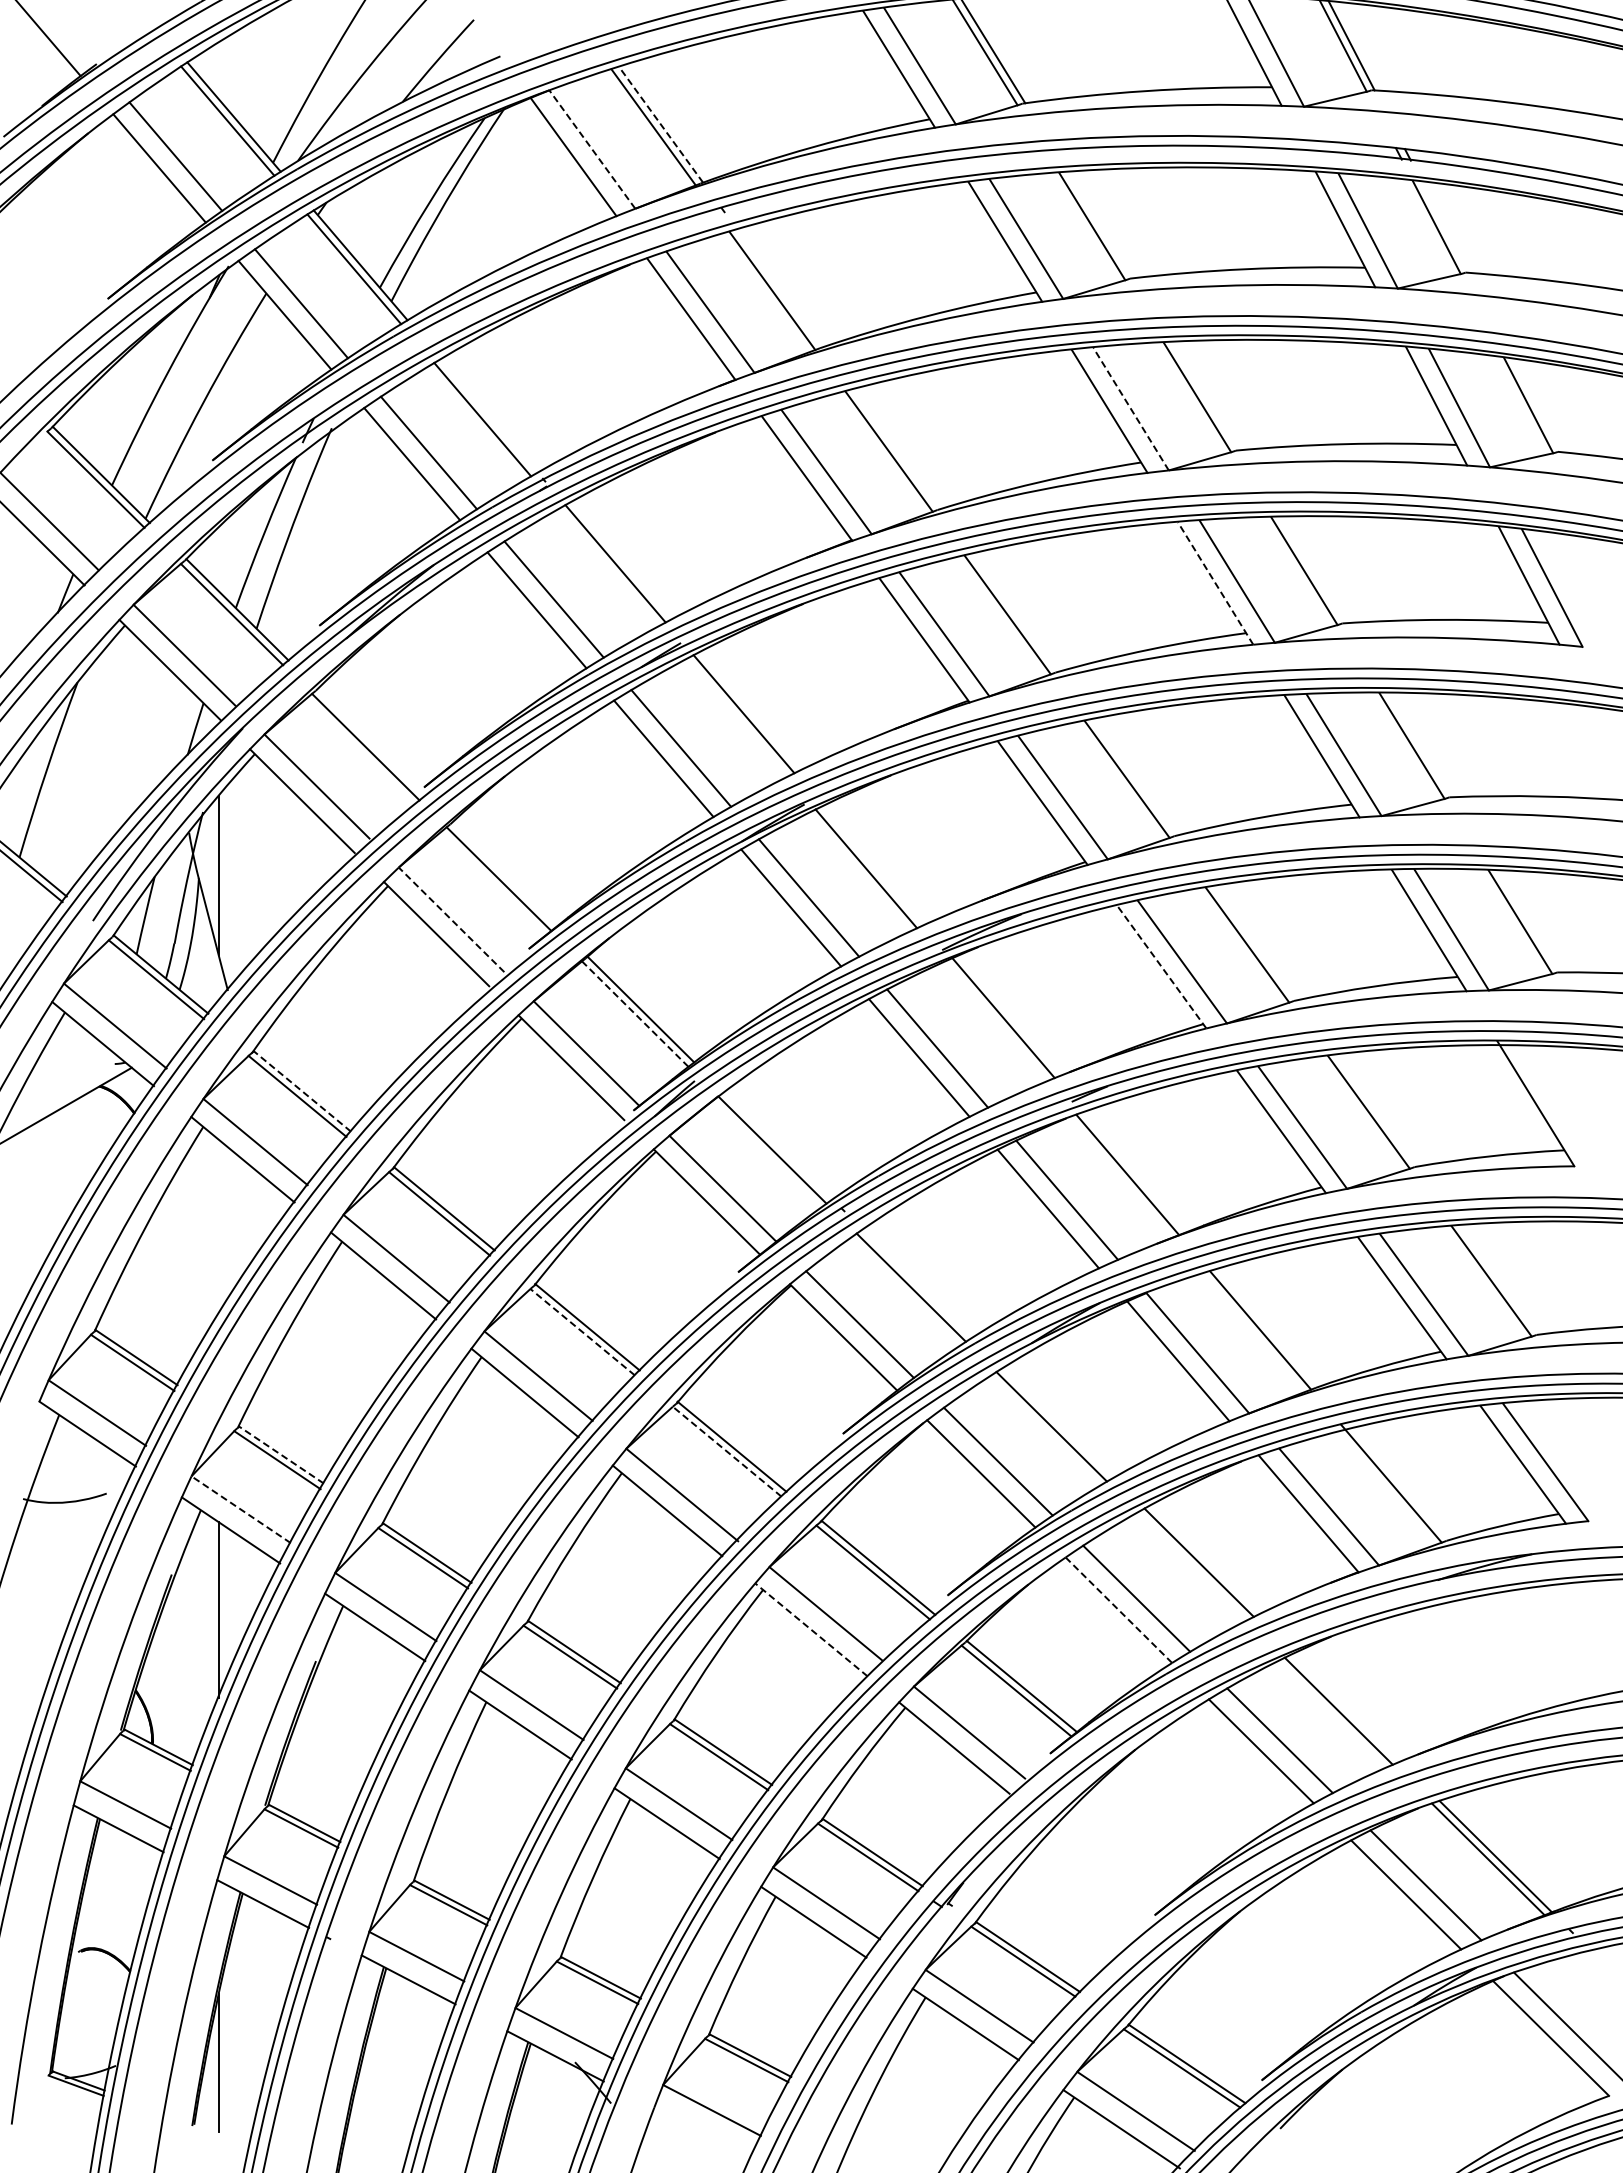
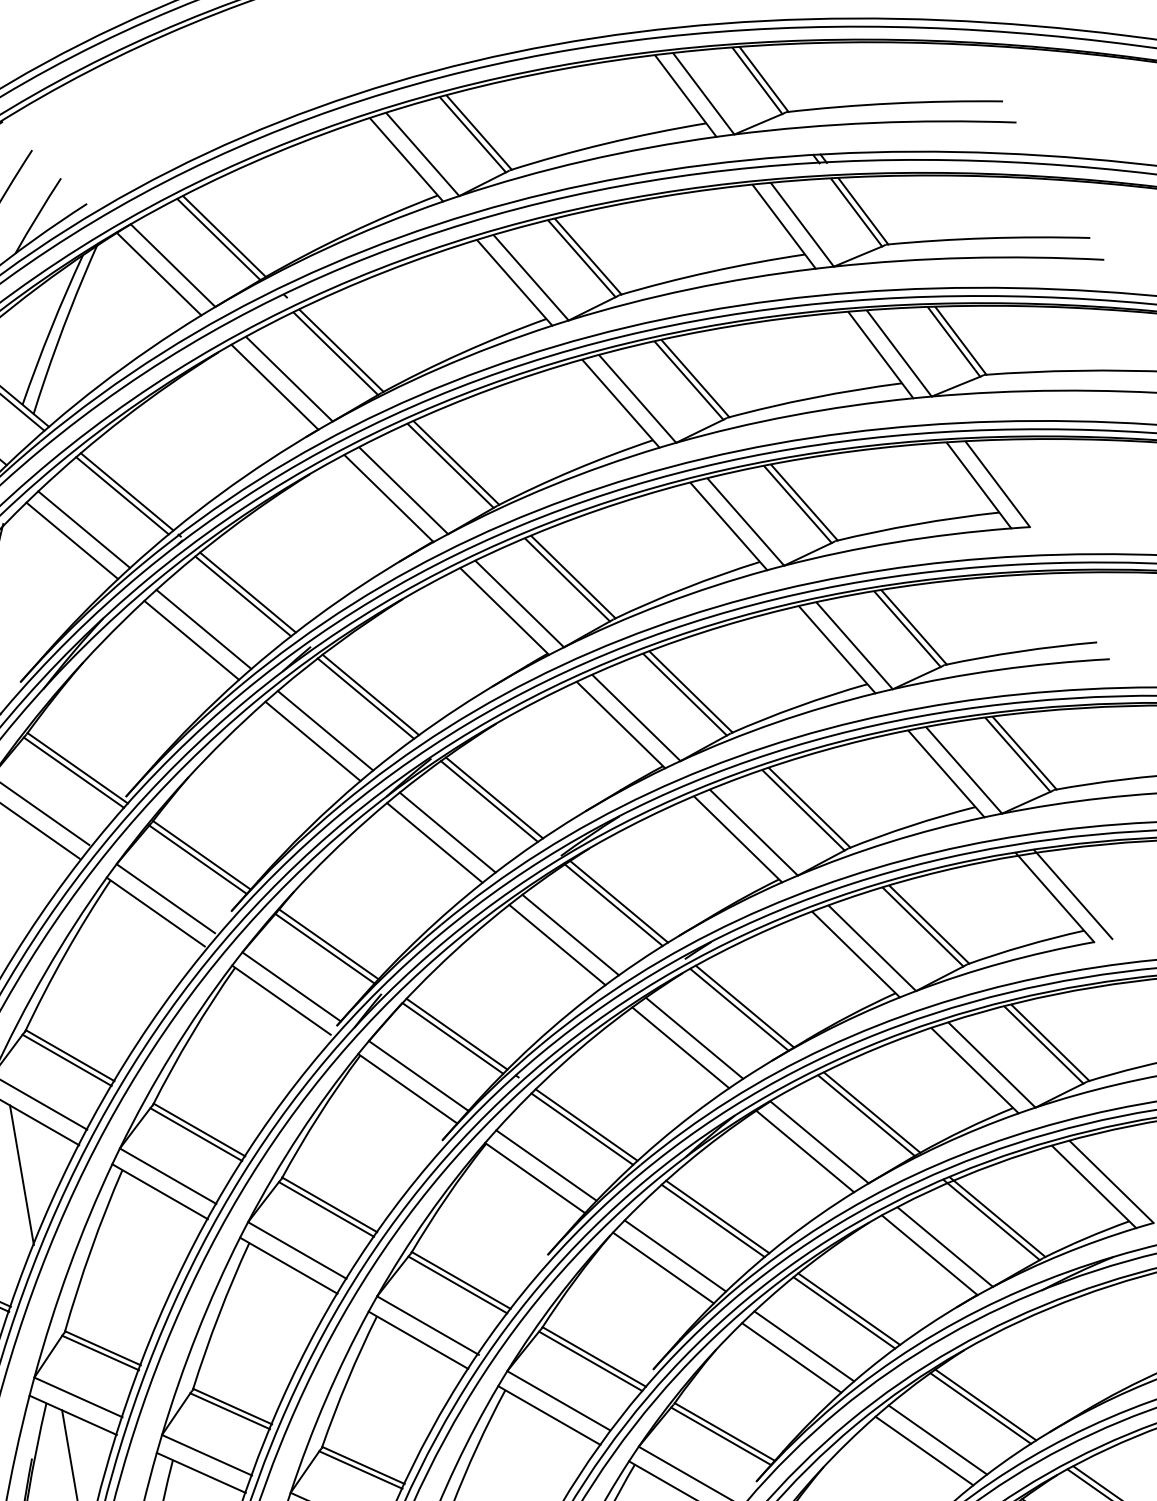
line: (660, 124) -> (223, 236), dashed -> solid
line: (592, 149) -> (173, 265), dashed -> solid
line: (1100, 225) -> (588, 256), added
line: (1445, 227) -> (863, 211), added
line: (779, 288) -> (341, 350), added
line: (1205, 396) -> (695, 378), added
line: (1537, 405) -> (961, 340), added
line: (1131, 409) -> (638, 399), dashed -> solid
line: (488, 415) -> (126, 491), added
line: (896, 449) -> (456, 463), added
line: (608, 567) -> (242, 596), added
line: (1312, 570) -> (804, 502), added
line: (1215, 583) -> (728, 526), dashed -> solid
line: (1015, 612) -> (573, 576), added
line: (736, 717) -> (365, 698), added
line: (371, 742) -> (77, 768), added
line: (1420, 745) -> (914, 627), added
line: (1134, 777) -> (690, 692), added
line: (873, 865) -> (494, 797), added
line: (504, 874) -> (201, 855), added
line: (451, 919) -> (165, 898), dashed -> solid
line: (1528, 921) -> (1024, 753), added
line: (1255, 943) -> (809, 808), added
line: (1161, 966) -> (737, 839), dashed -> solid
line: (635, 1014) -> (325, 949), dashed -> solid
line: (996, 1021) -> (613, 905), added
line: (301, 1091) -> (69, 1055), dashed -> solid
line: (1558, 1103) -> (1072, 894), added
line: (1376, 1110) -> (928, 924), added
line: (778, 1145) -> (457, 1033), added
line: (1134, 1172) -> (744, 1006), added
line: (218, 1226) -> (21, 1174), added
line: (1499, 1279) -> (1049, 1042), added
line: (917, 1283) -> (586, 1125), added
line: (1267, 1327) -> (871, 1112), added
line: (582, 1332) -> (326, 1209), dashed -> solid
line: (1057, 1422) -> (717, 1216), added
line: (726, 1451) -> (457, 1284), dashed -> solid
line: (280, 1454) -> (102, 1348), dashed -> solid
line: (1399, 1481) -> (997, 1217), added
line: (241, 1509) -> (78, 1397), dashed -> solid
line: (1192, 1566) -> (844, 1313), added
line: (1118, 1610) -> (791, 1358), dashed -> solid
line: (811, 1629) -> (549, 1415), dashed -> solid
line: (1345, 1707) -> (985, 1404), added

